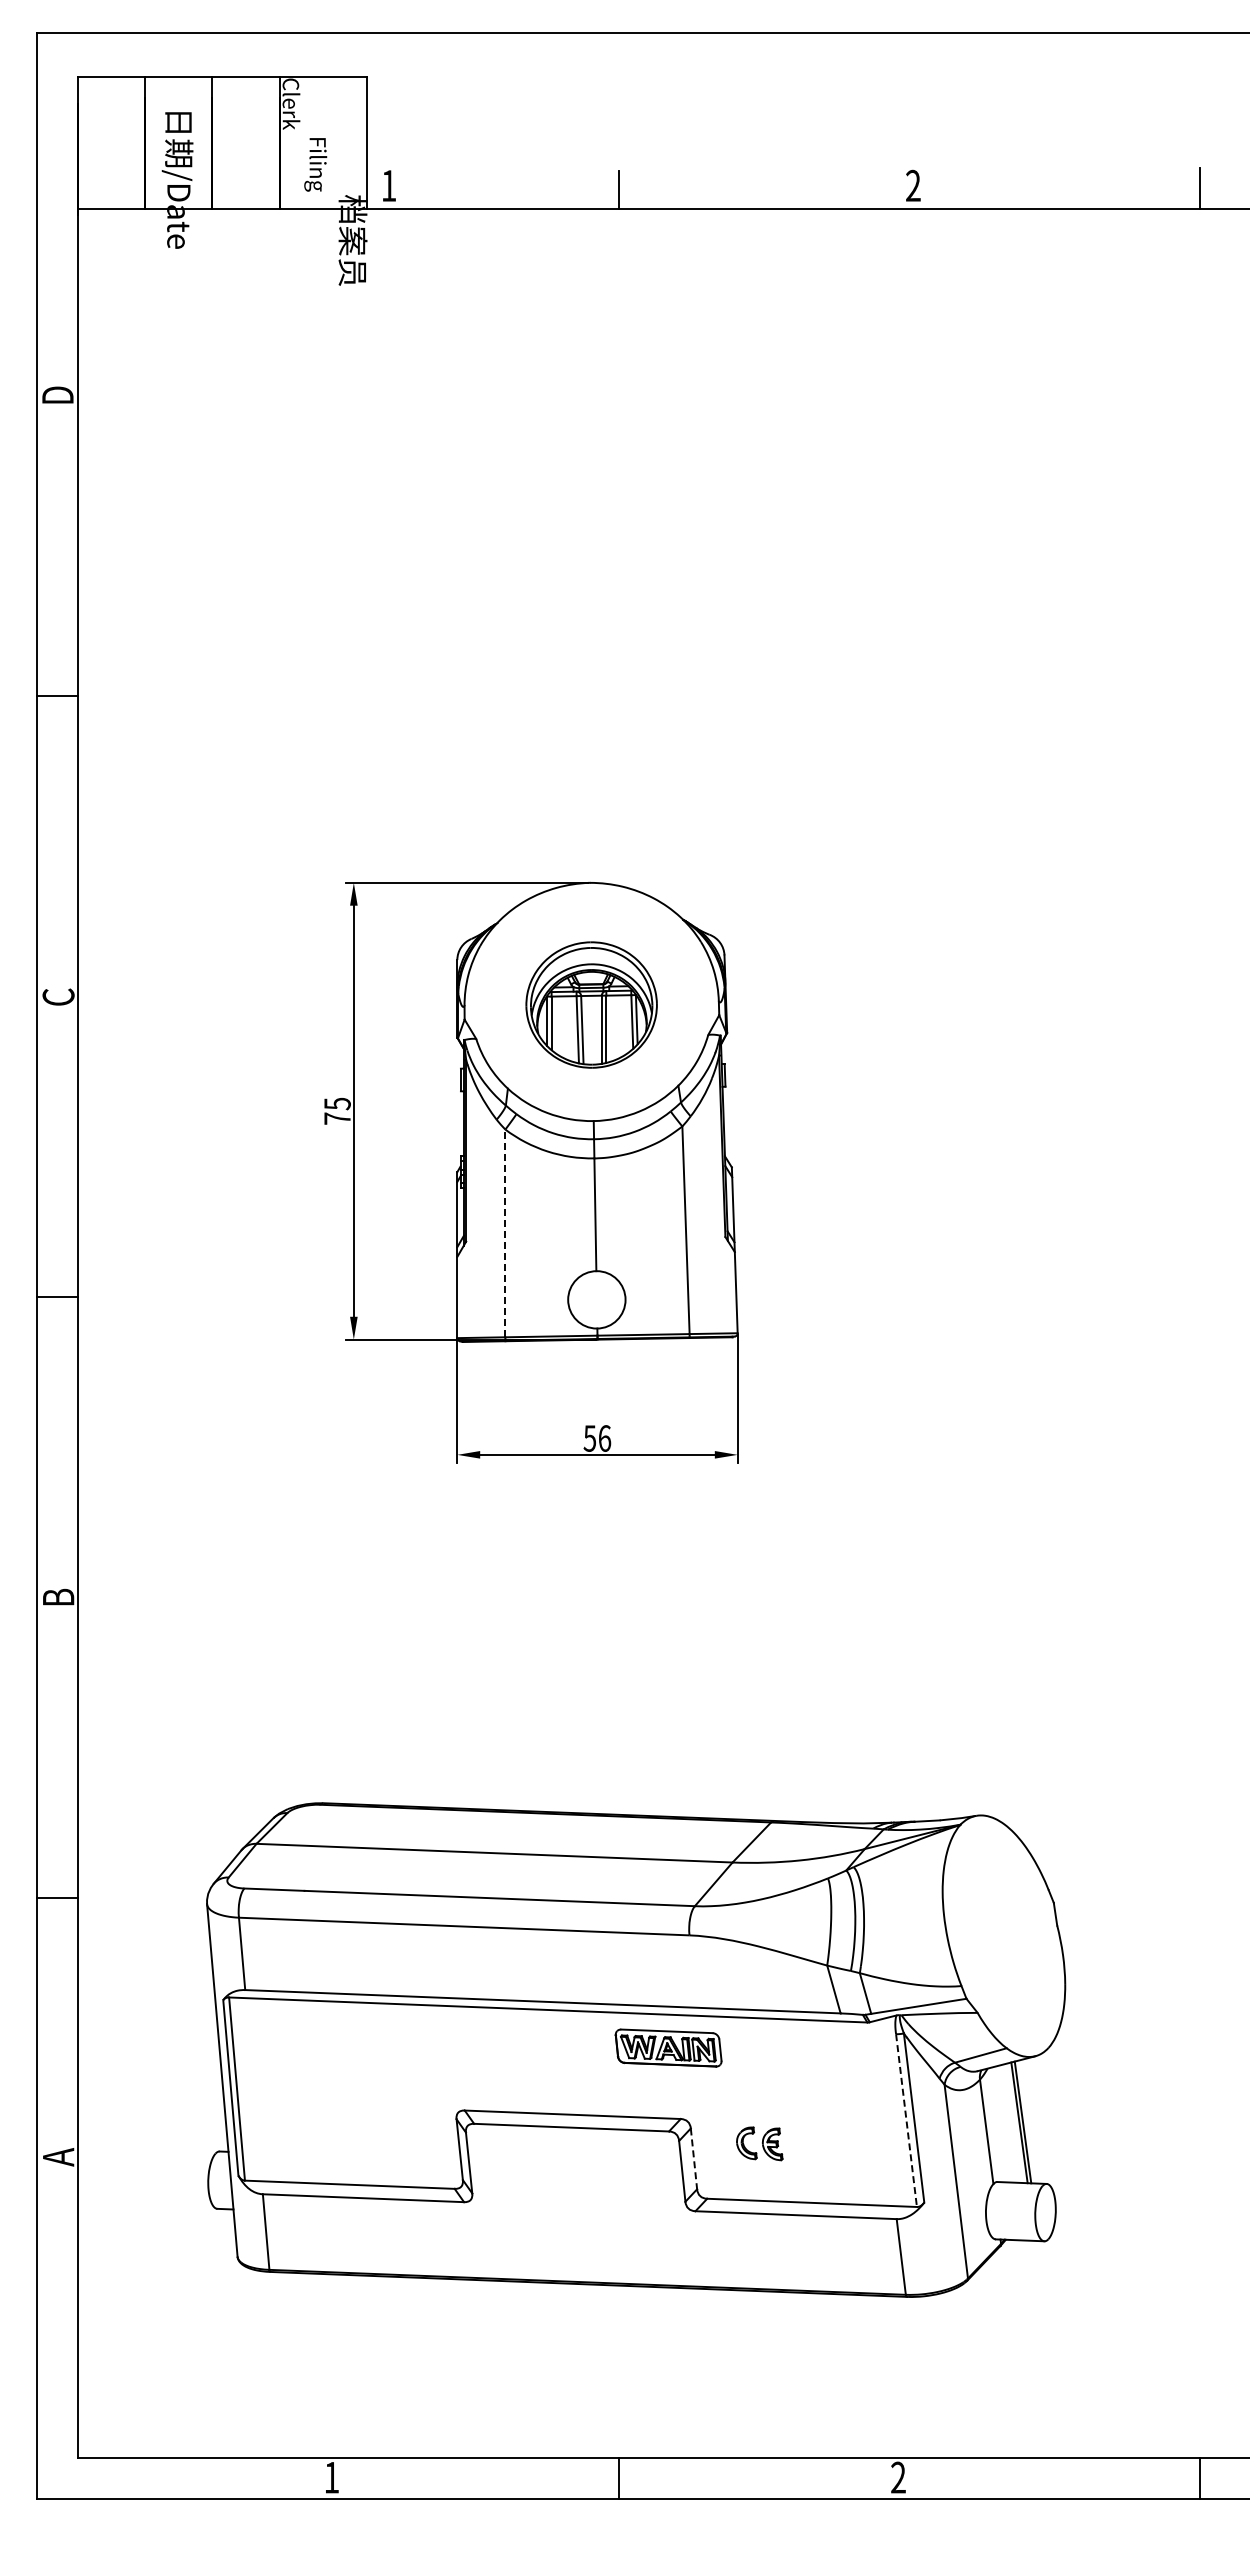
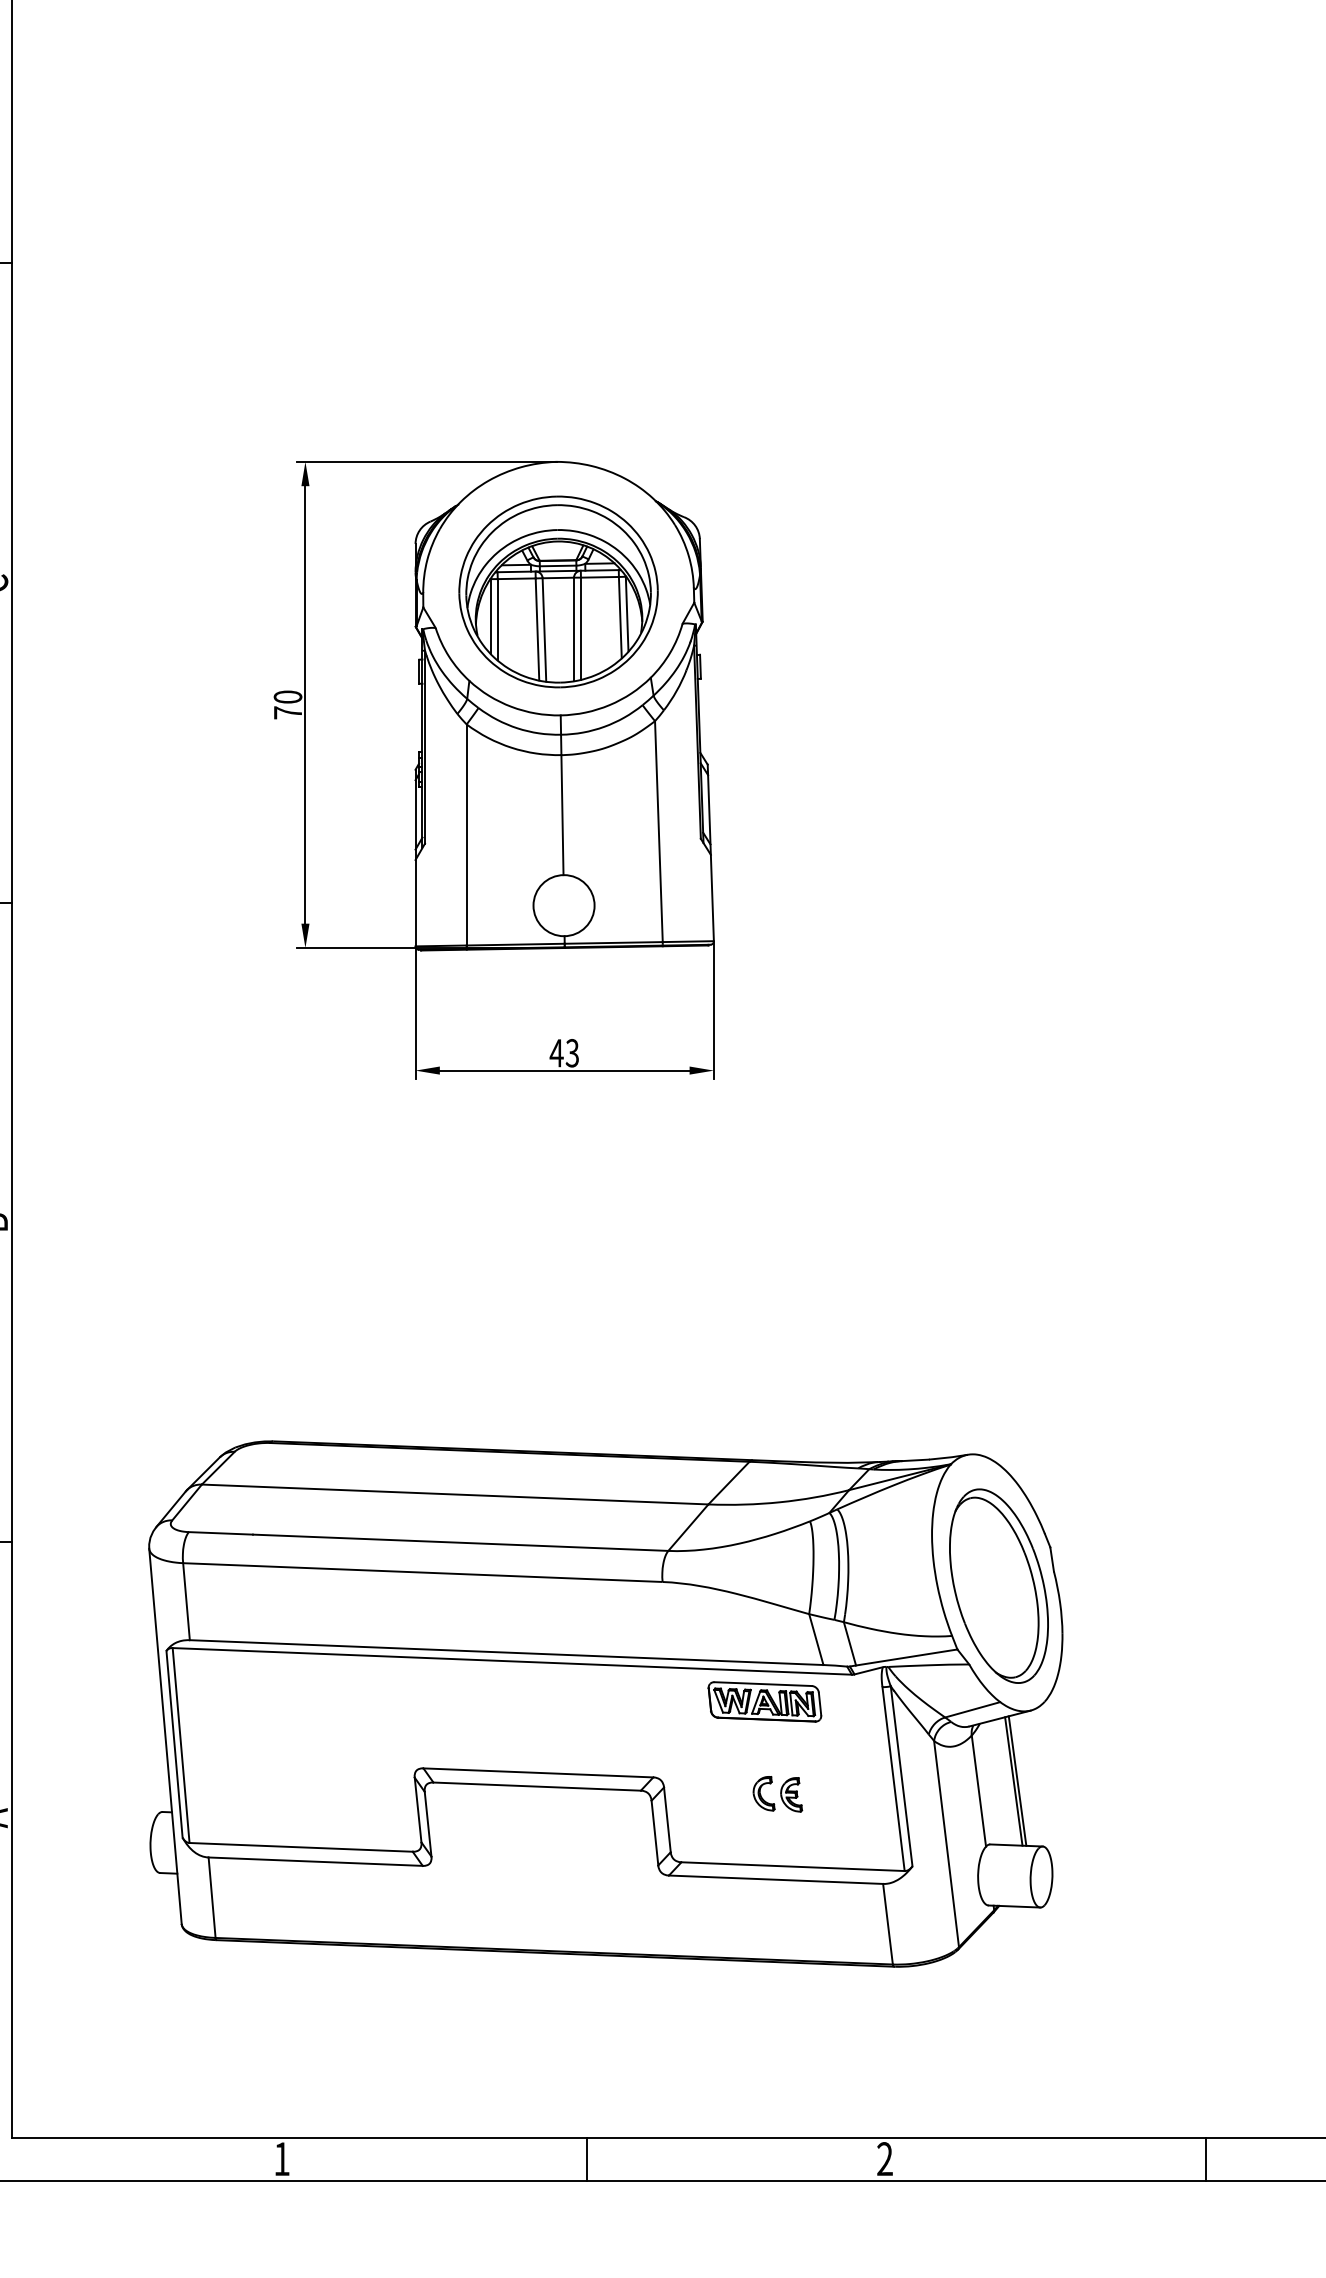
part: (591, 1004) -> (558, 591), size x1.43
text: (337, 1103) -> (288, 696), 75 -> 70
line: (505, 1233) -> (466, 835), dashed -> solid
text: (597, 1438) -> (564, 1053), 56 -> 43
part: (1005, 1939) -> (998, 1586), added
part: (668, 2047) -> (764, 1701), moved
line: (906, 2121) -> (893, 1780), dashed -> solid
part: (759, 2143) -> (777, 1793), moved
line: (693, 2158) -> (666, 1819), dashed -> solid

